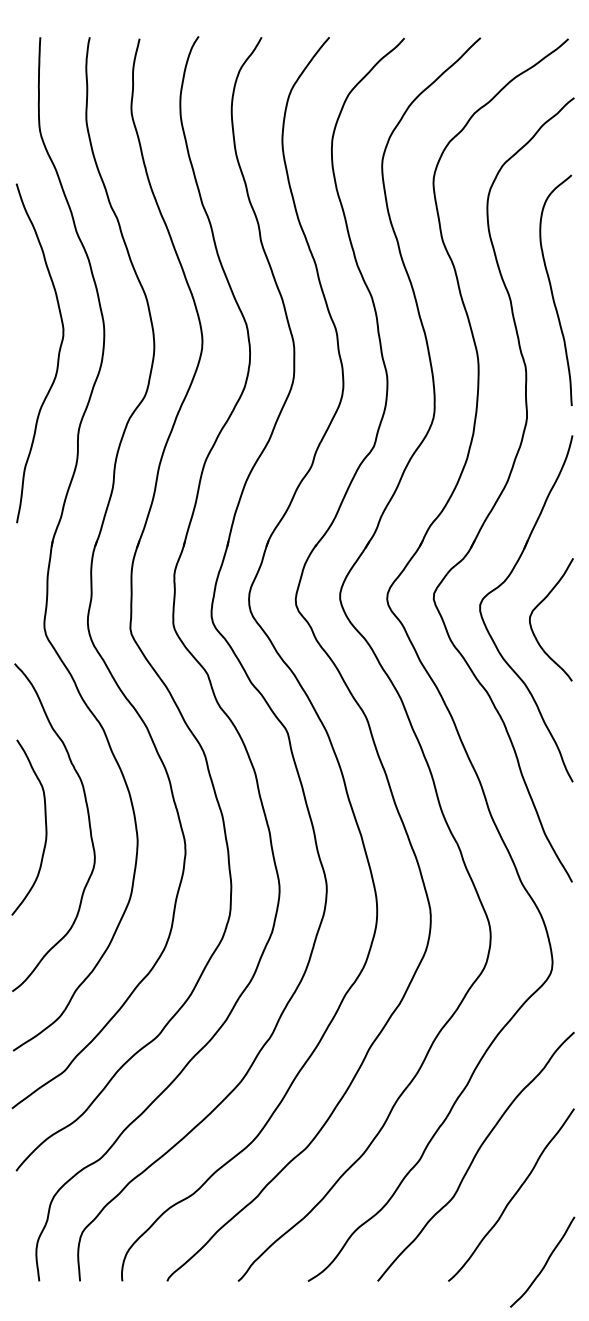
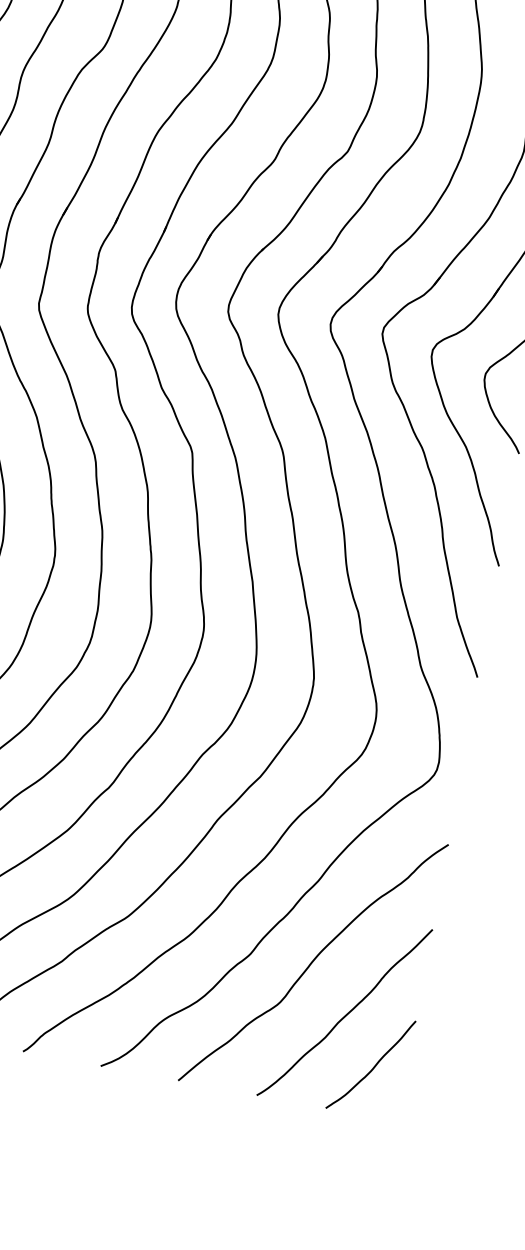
curve: (545, 1262) -> (374, 1065), moved

